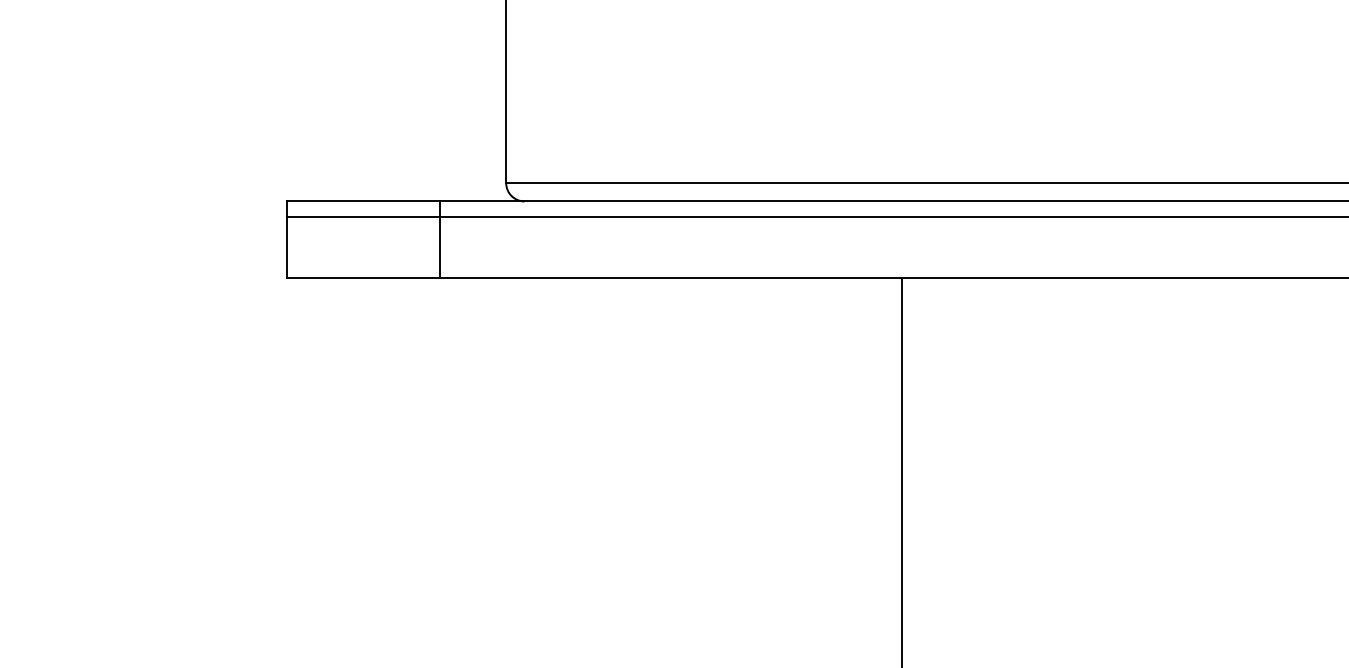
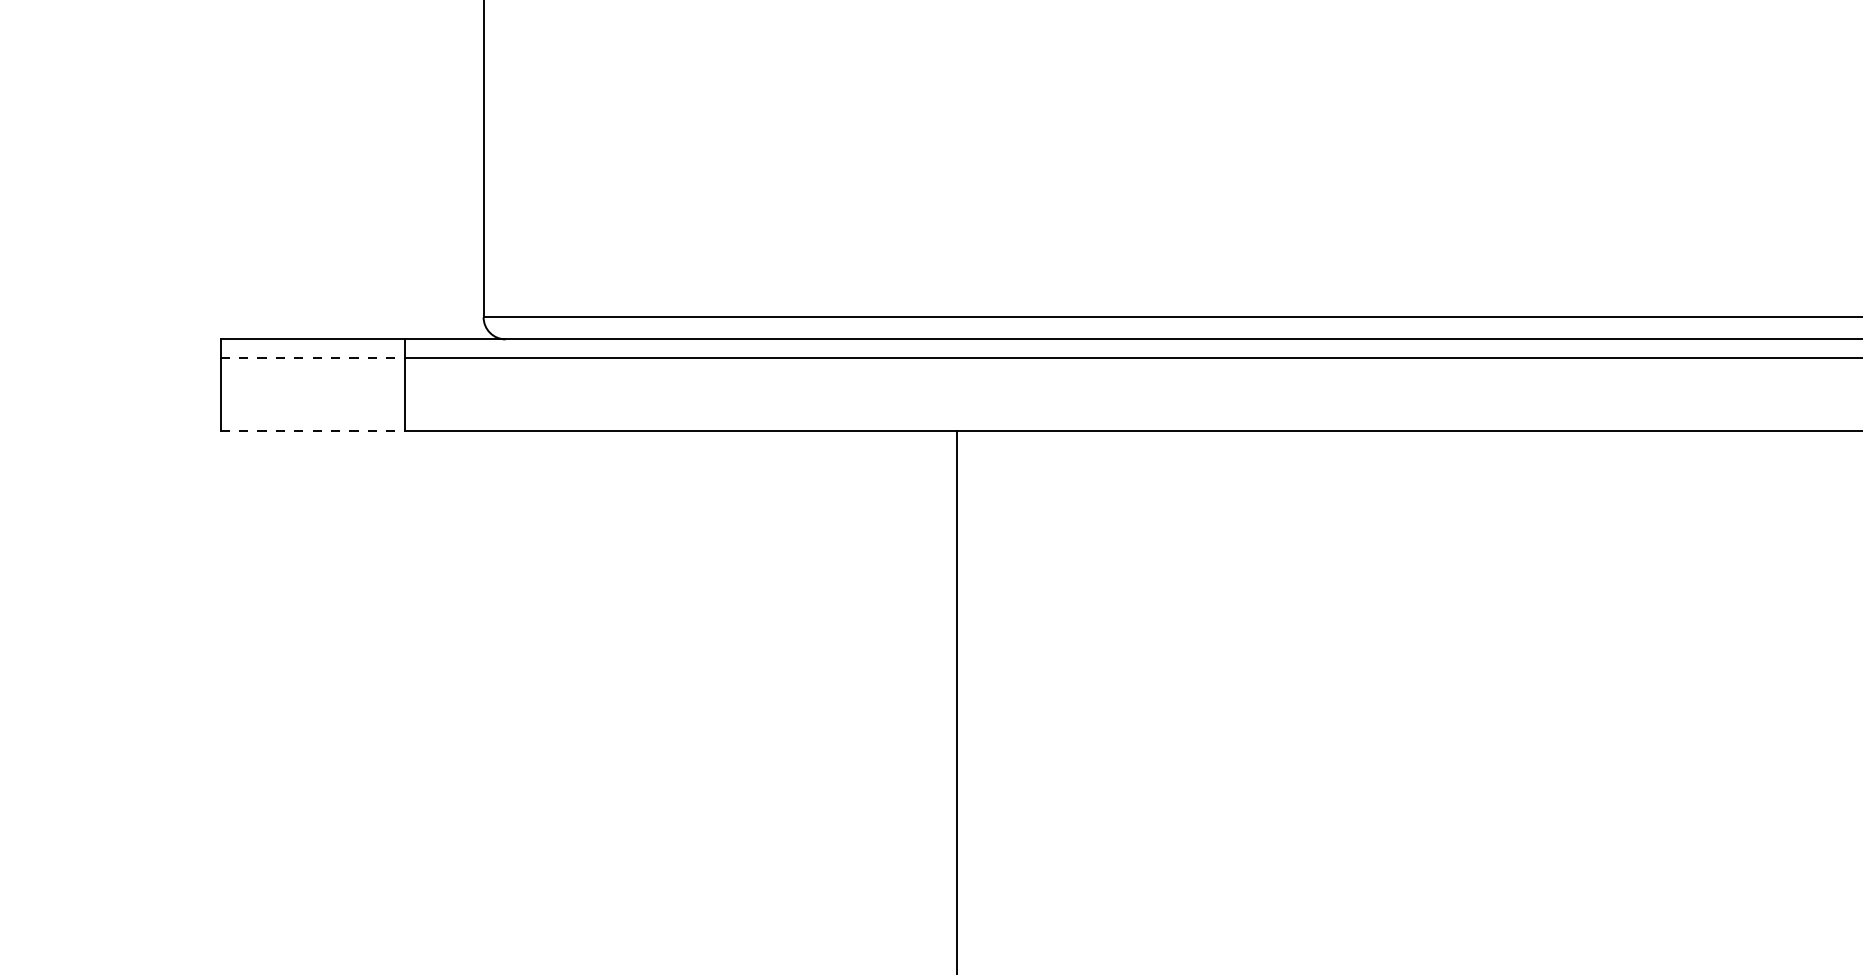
line: (363, 216) -> (312, 357), solid -> dashed
line: (363, 278) -> (312, 431), solid -> dashed

